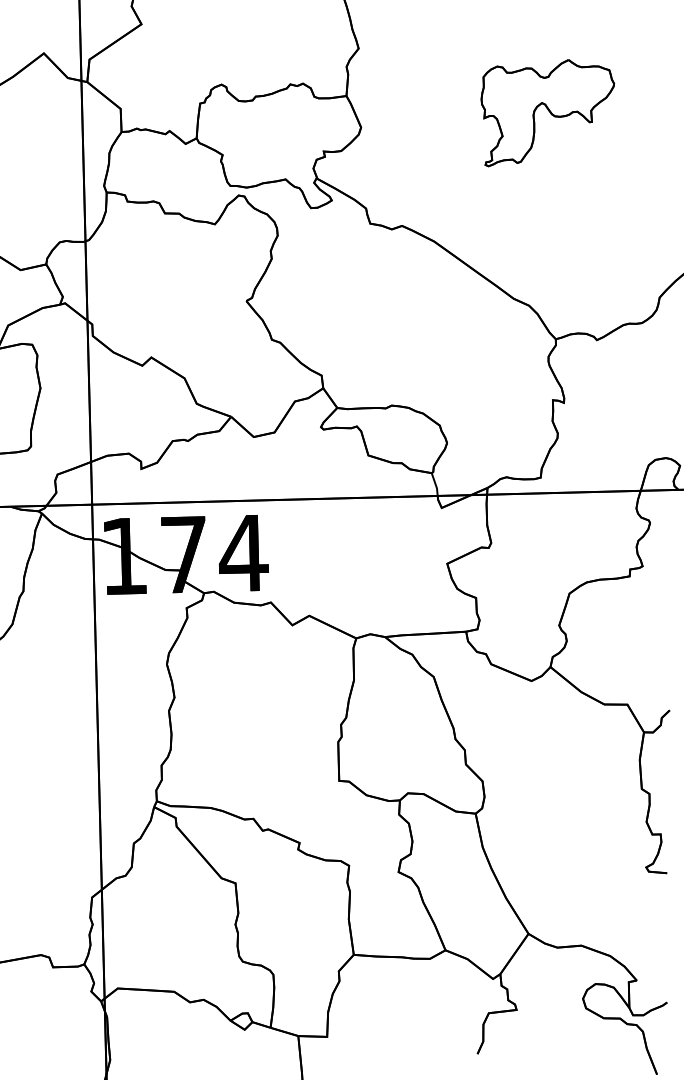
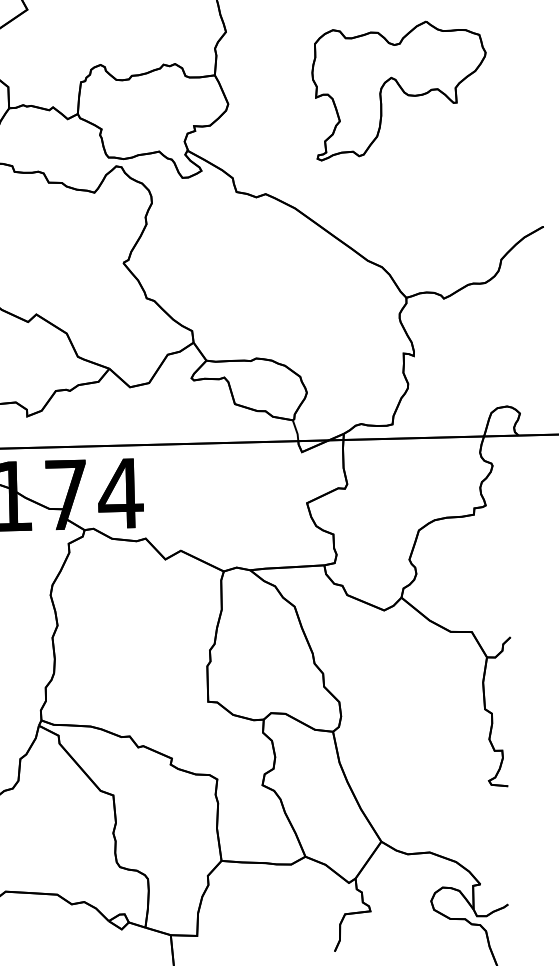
part: (547, 112) -> (398, 90), size x1.43

